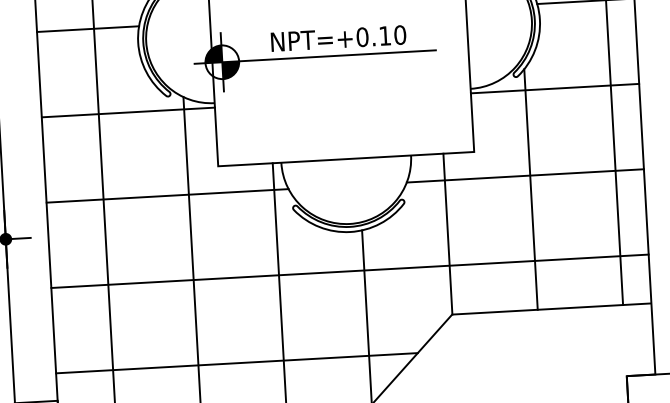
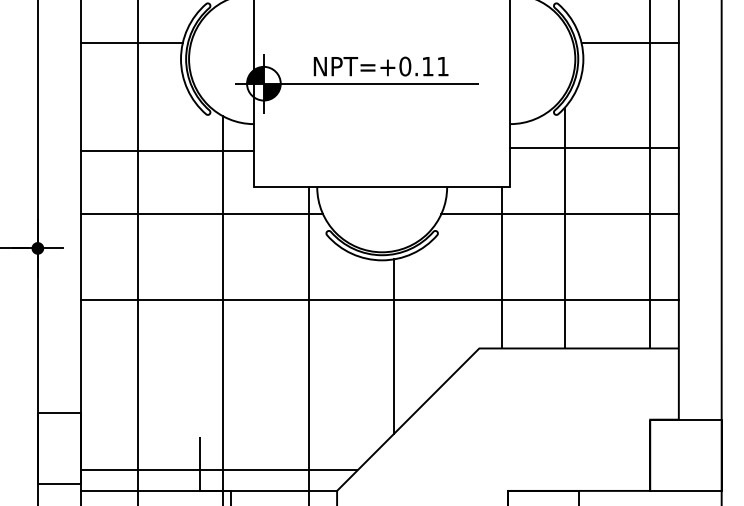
text: (399, 35) -> (442, 66), NPT=+0.10 -> NPT=+0.11
line: (554, 88) -> (594, 147), moved
line: (127, 112) -> (166, 150), moved
line: (447, 233) -> (501, 267), moved
line: (236, 363) -> (261, 385), removed

